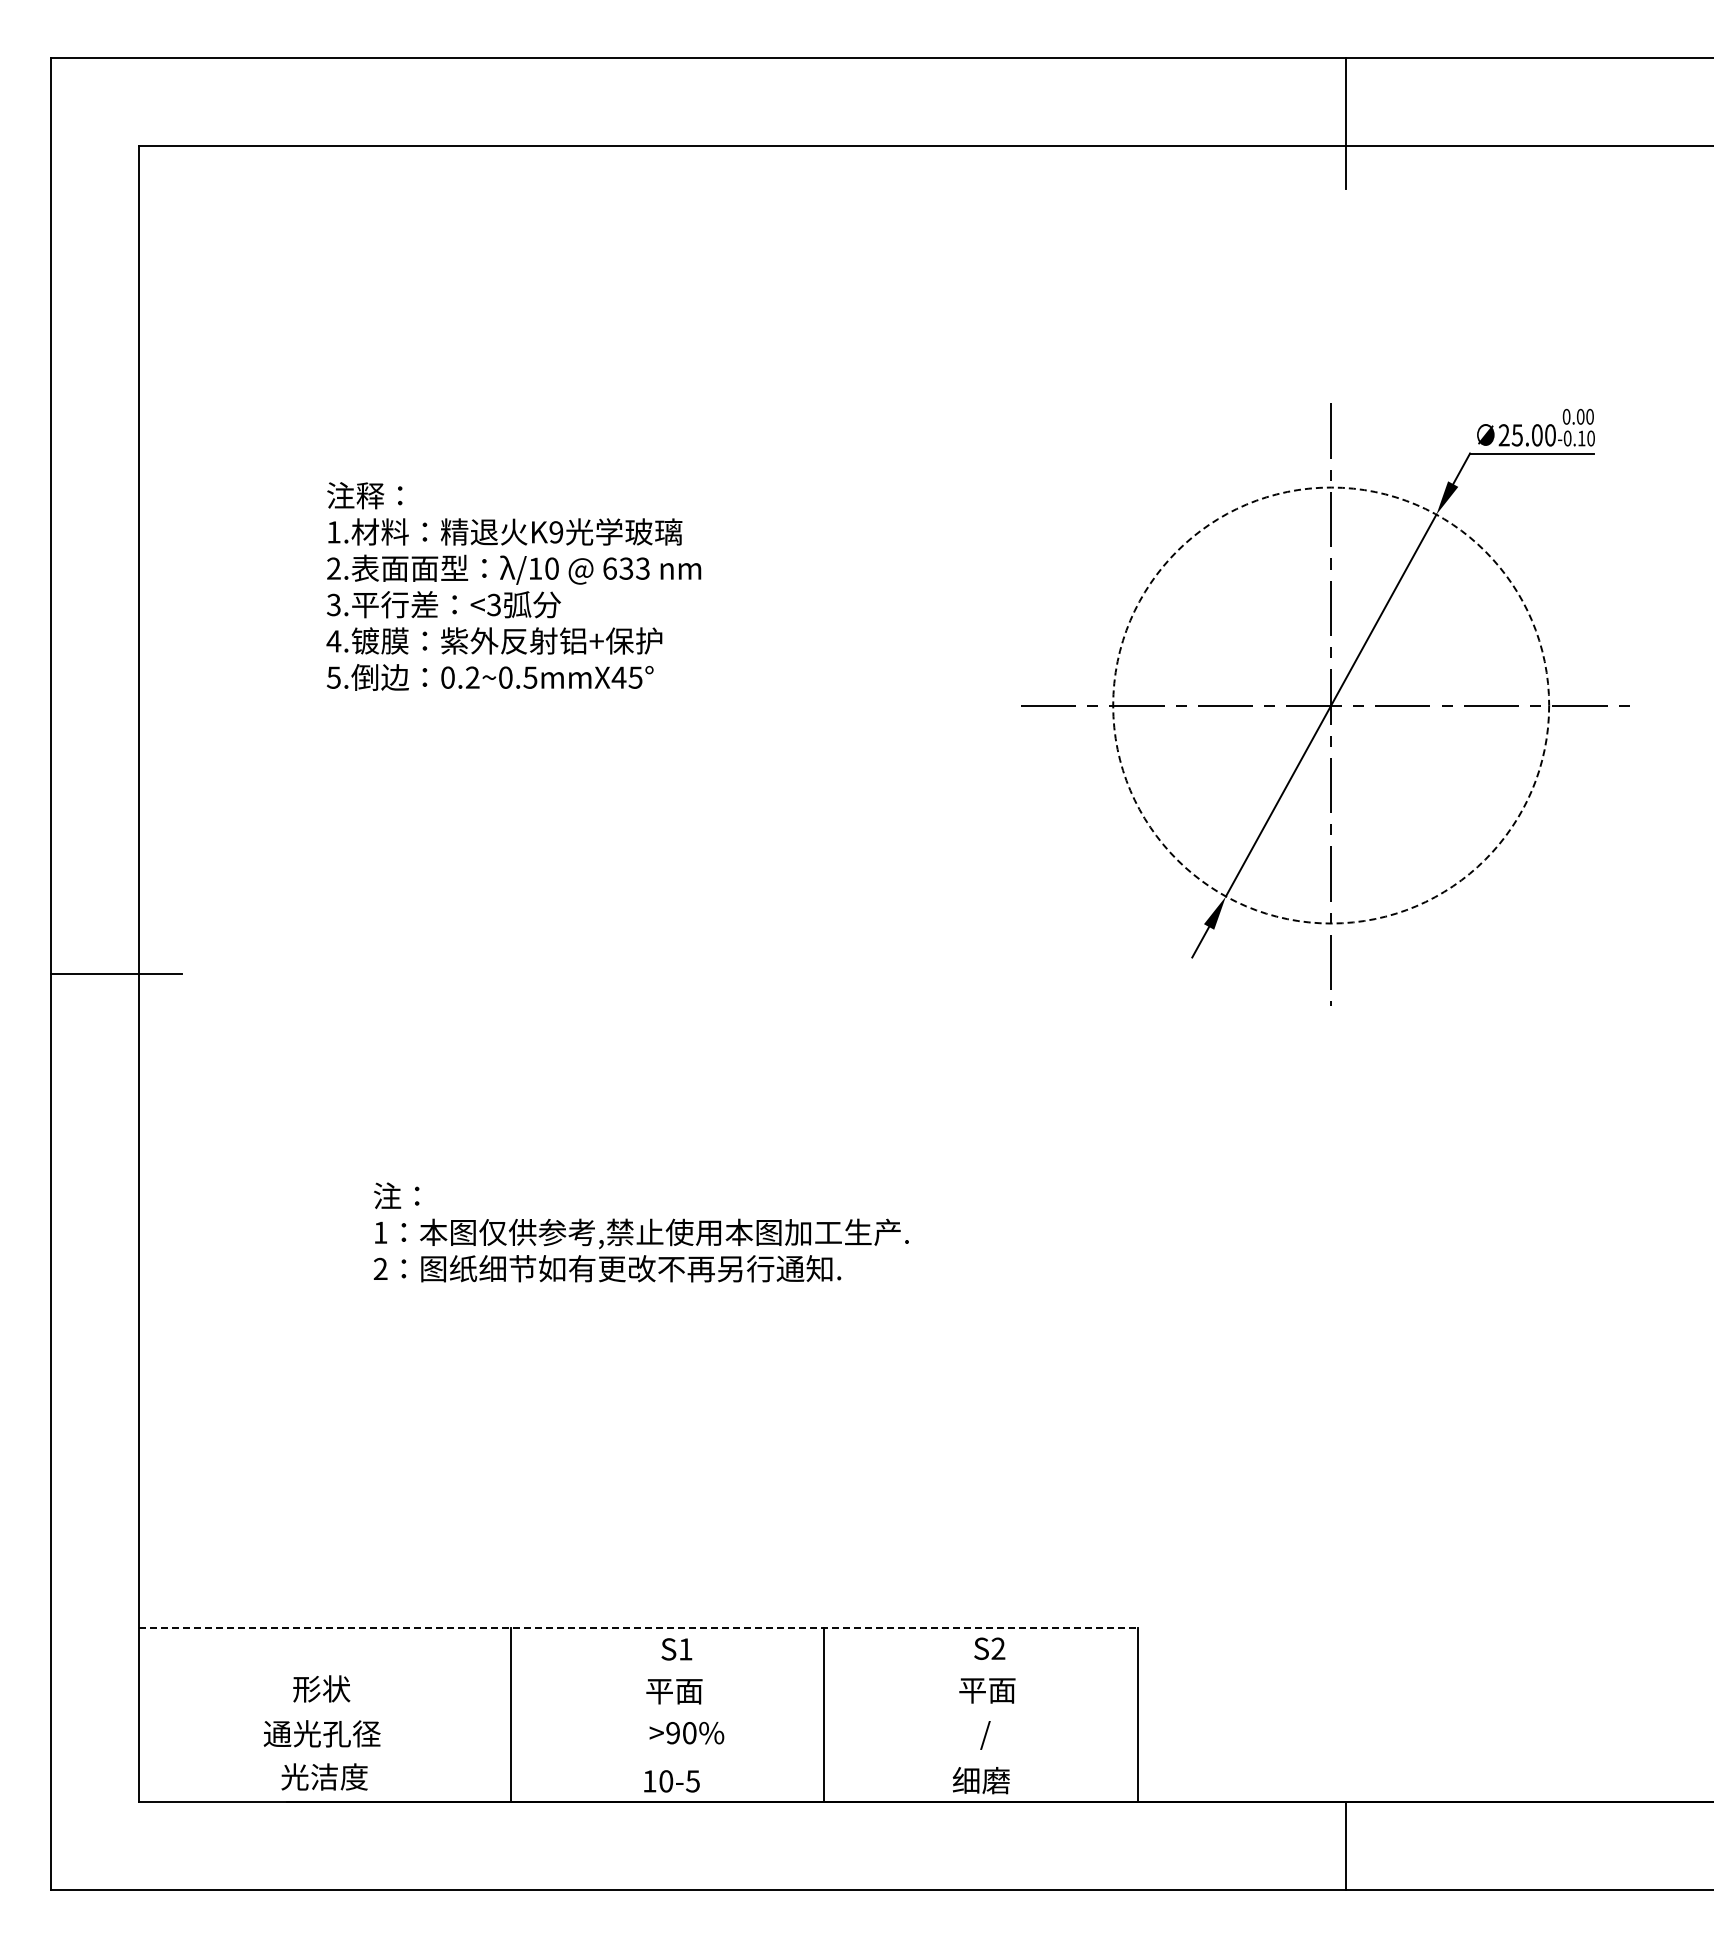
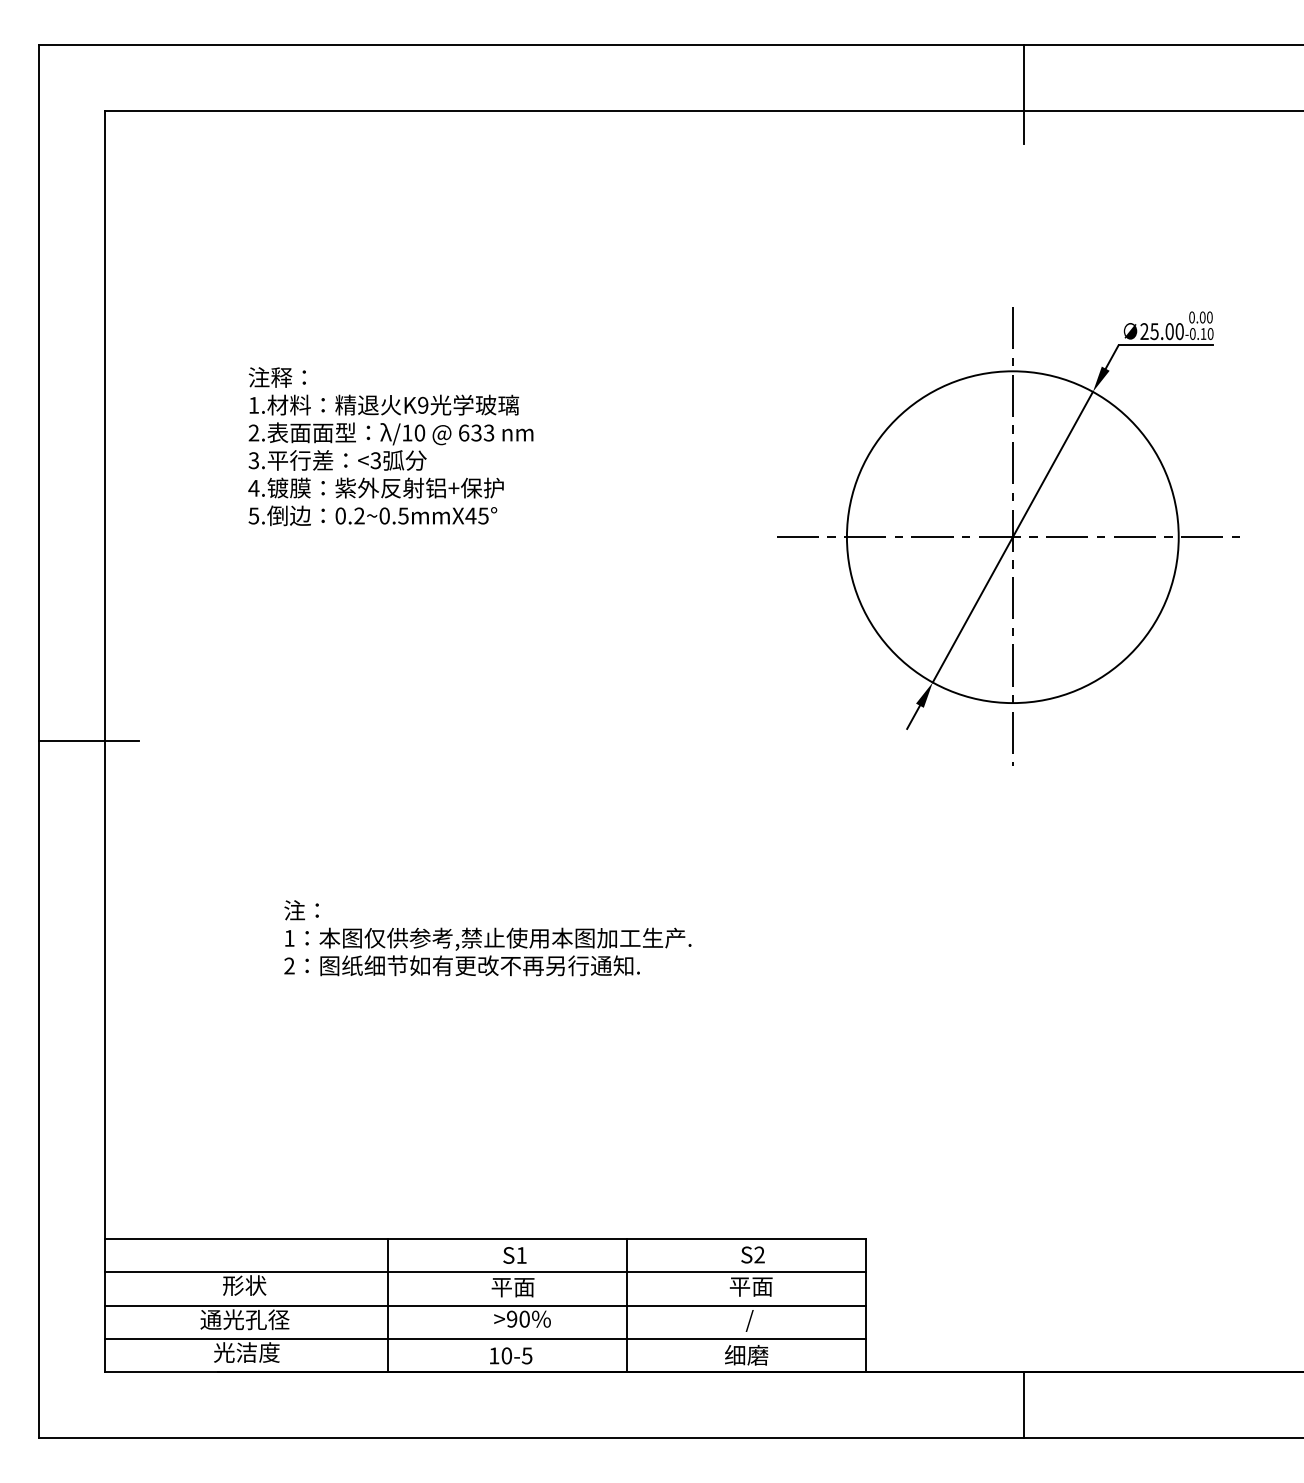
circle: (1331, 705) -> (1013, 537), dashed -> solid
line: (638, 1627) -> (485, 1238), dashed -> solid
line: (638, 1671) -> (485, 1272), added
line: (638, 1715) -> (485, 1305), added
line: (638, 1758) -> (485, 1338), added

